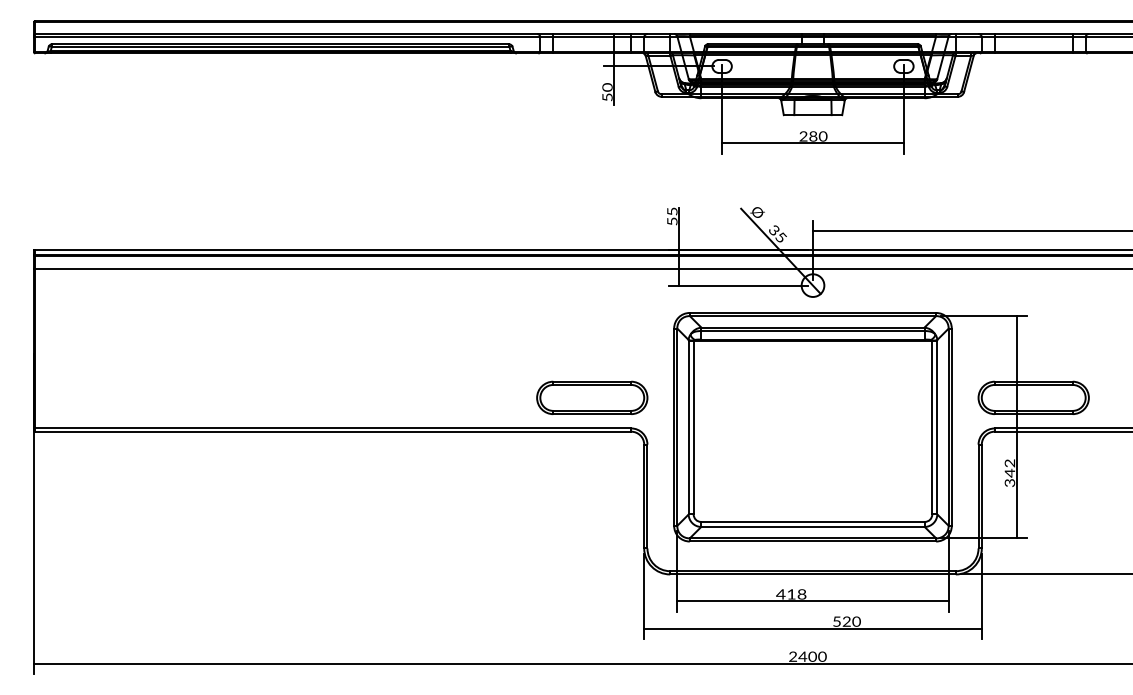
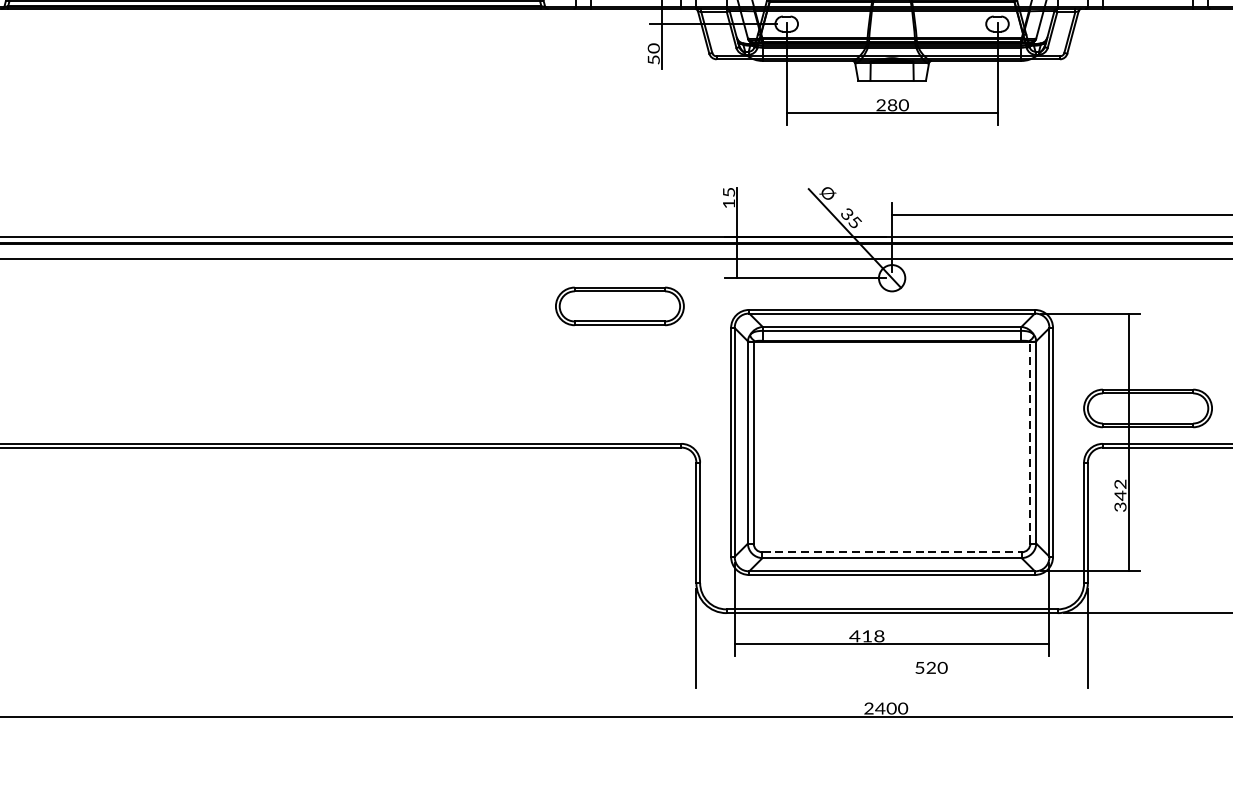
text: (672, 221) -> (729, 203), 55 -> 15
part: (592, 397) -> (620, 305), moved
line: (932, 427) -> (1030, 442), solid -> dashed
line: (812, 522) -> (891, 552), solid -> dashed
line: (812, 628) -> (891, 675), removed

